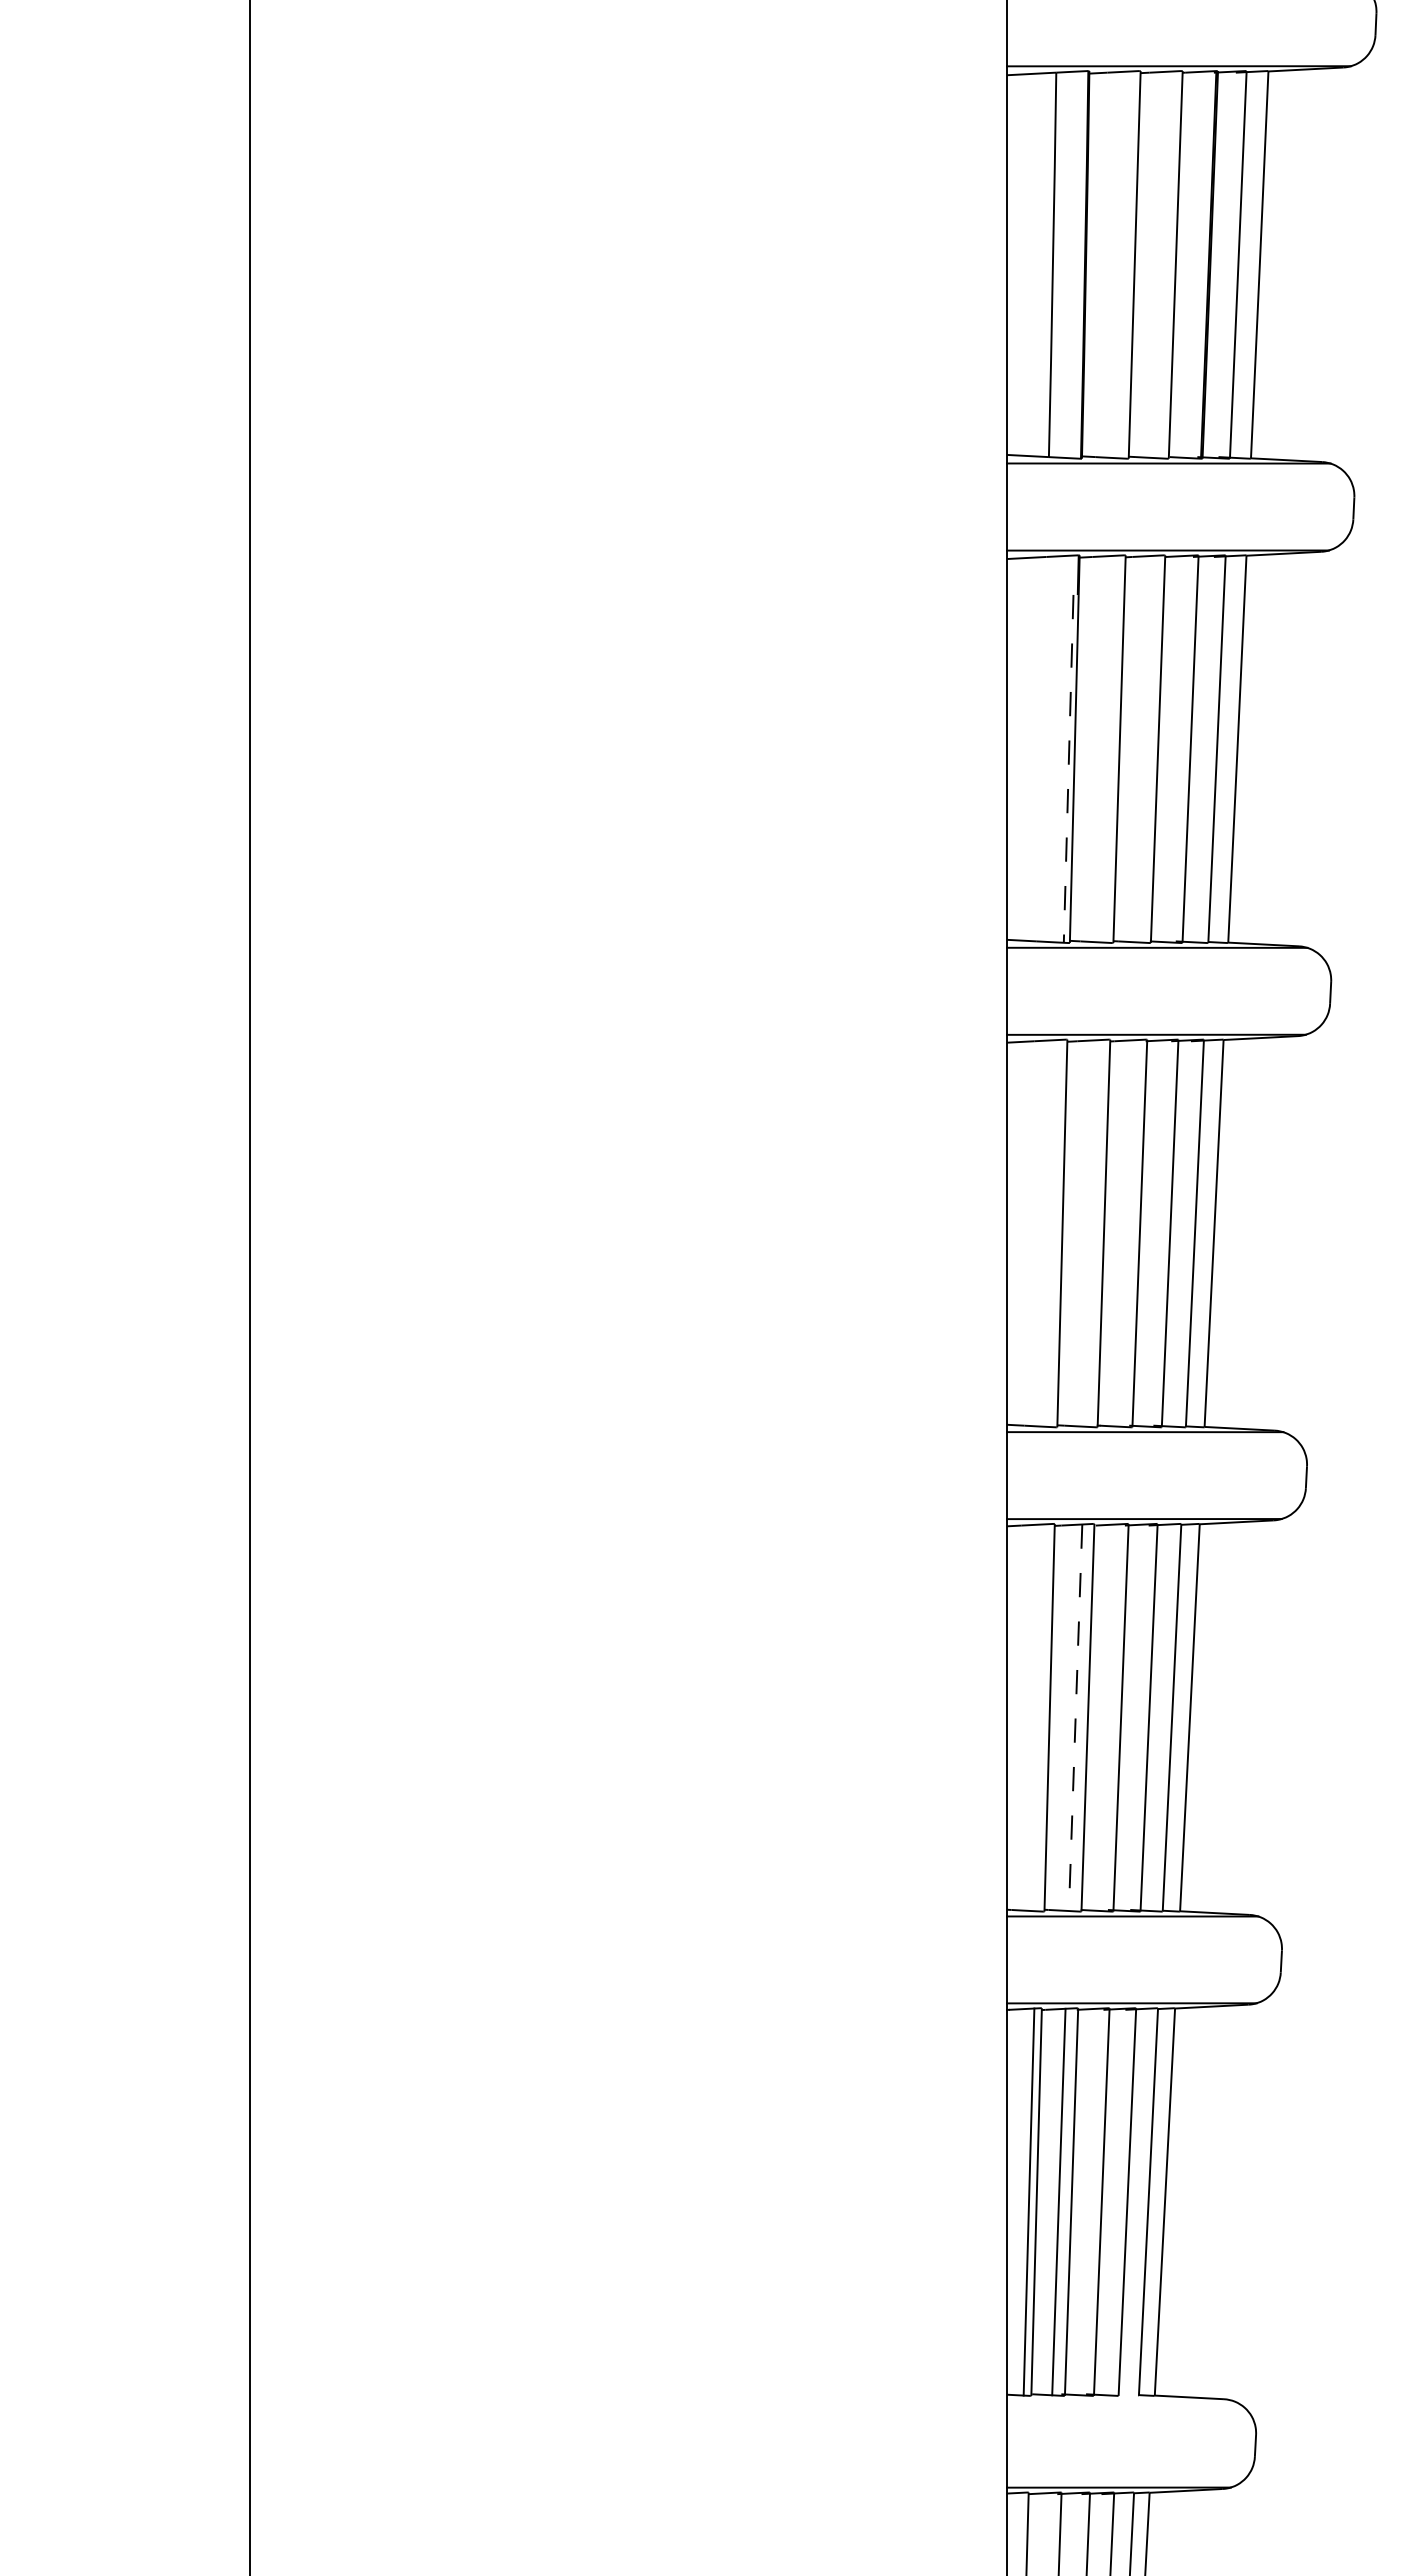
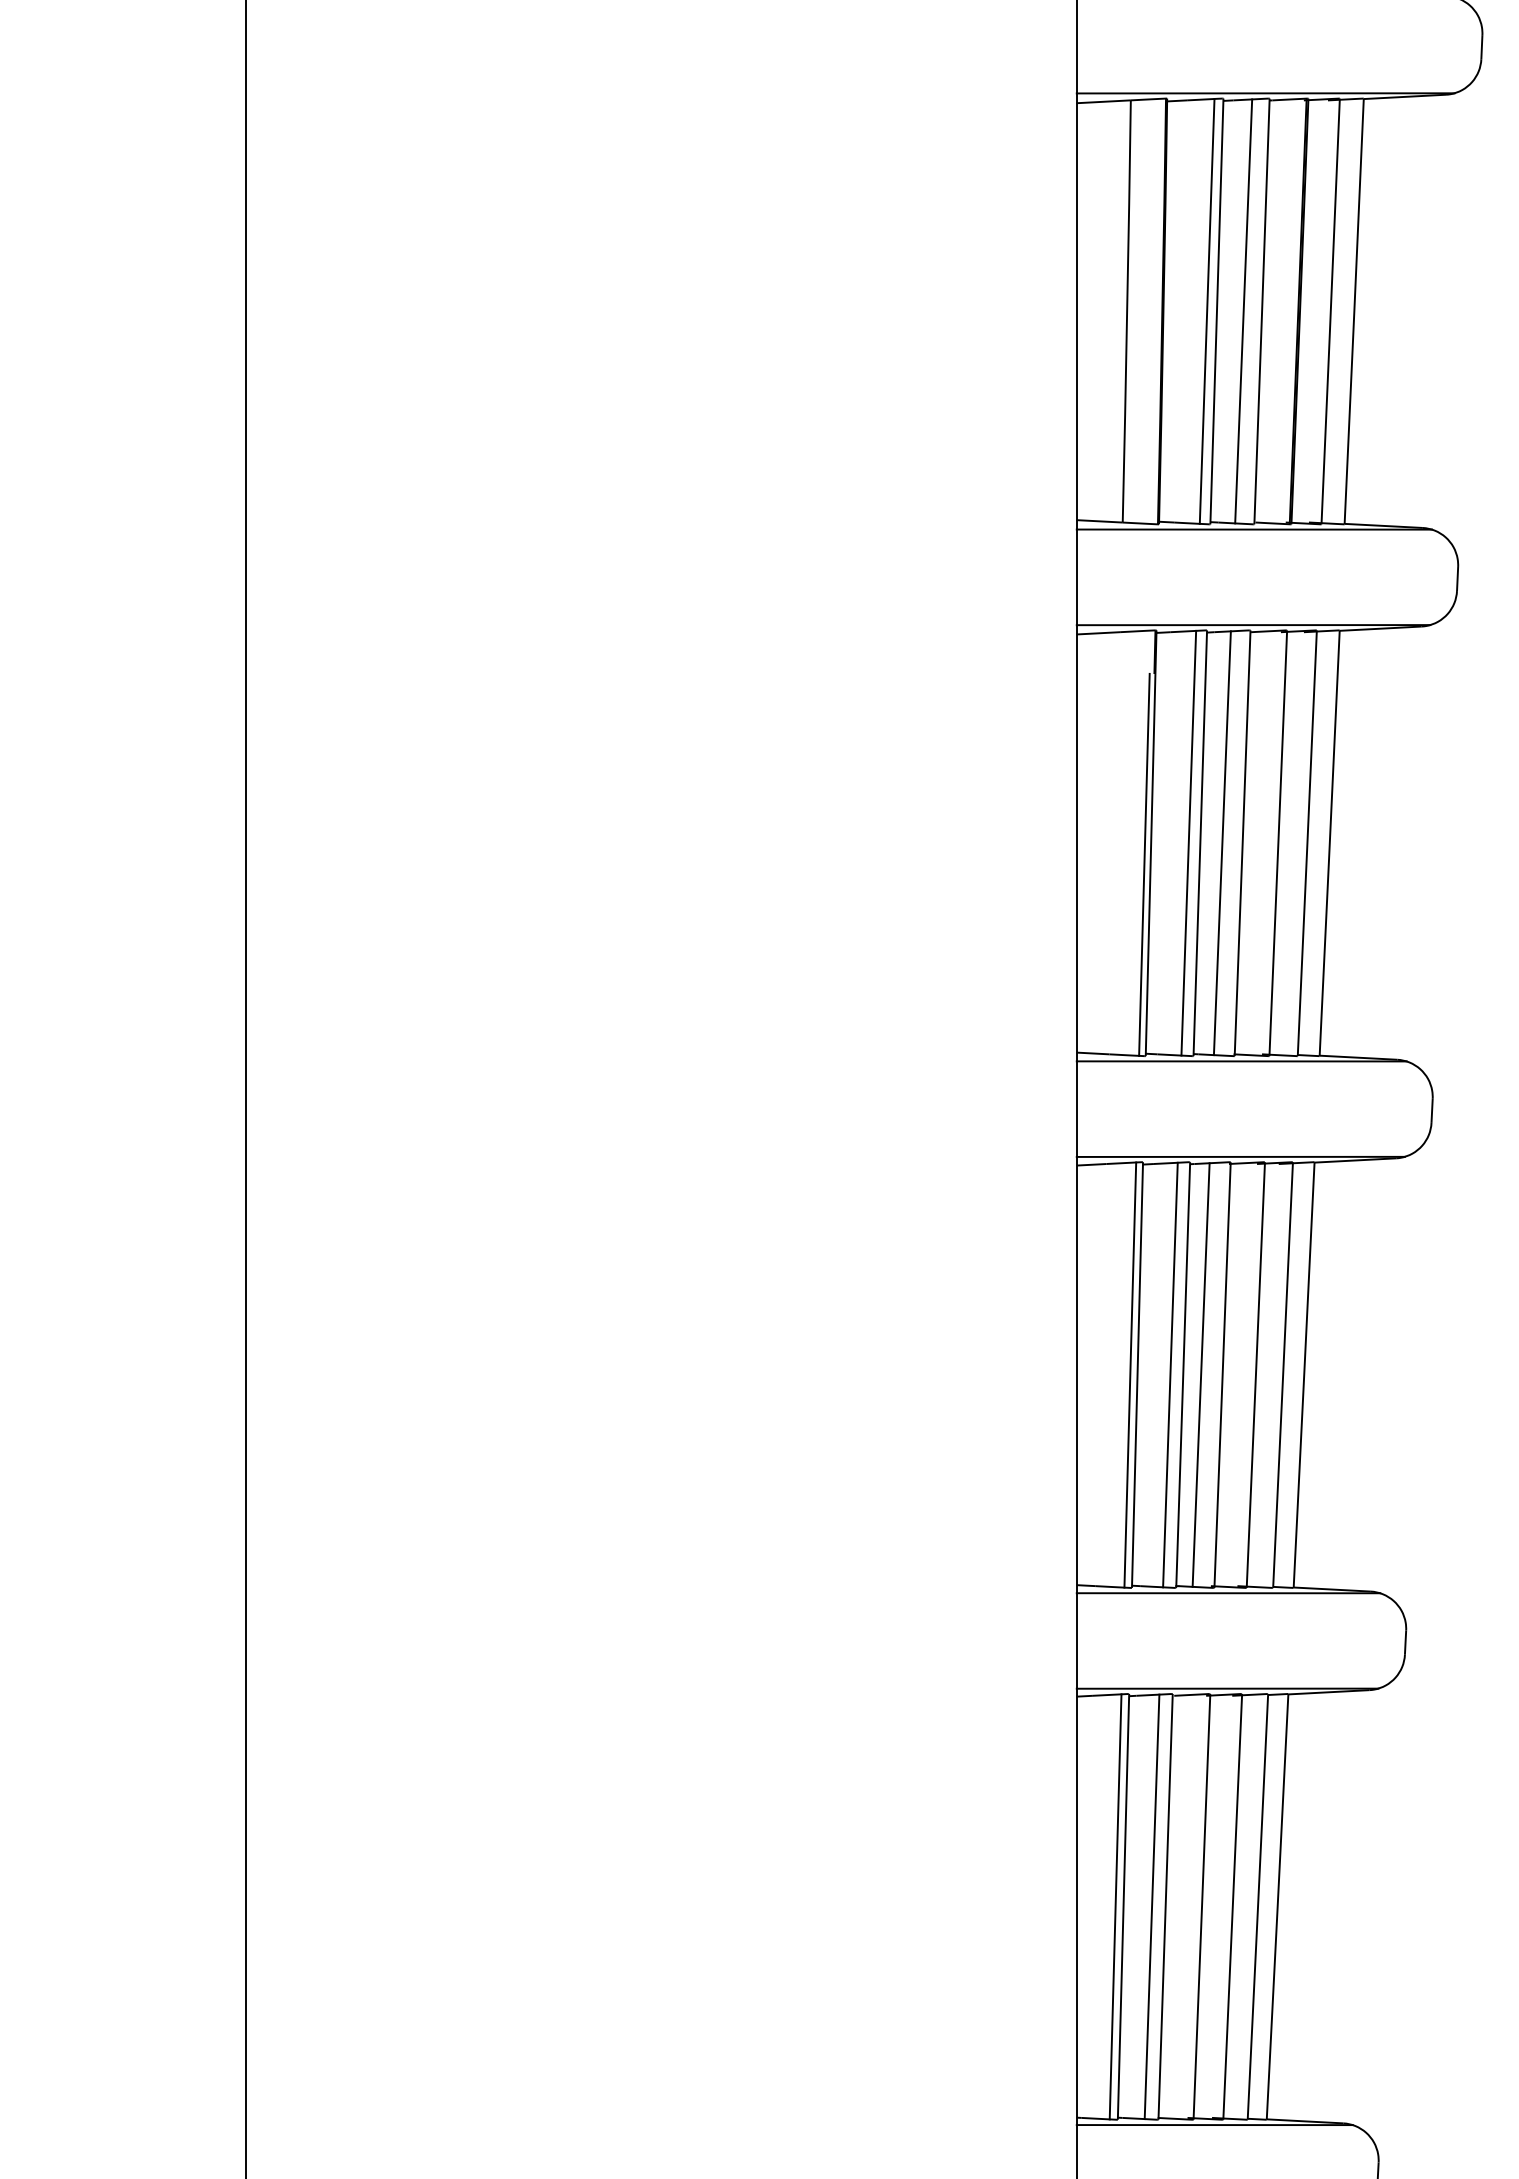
line: (1125, 264) -> (1206, 311), added
line: (1158, 264) -> (1243, 311), added
line: (1108, 748) -> (1188, 842), added
line: (1139, 749) -> (1222, 843), added
line: (1068, 768) -> (1144, 864), dashed -> solid
line: (1055, 1233) -> (1129, 1375), added
line: (1092, 1233) -> (1170, 1375), added
line: (1120, 1233) -> (1201, 1375), added
line: (1042, 1717) -> (1115, 1906), added
line: (1075, 1718) -> (1151, 1907), dashed -> solid

